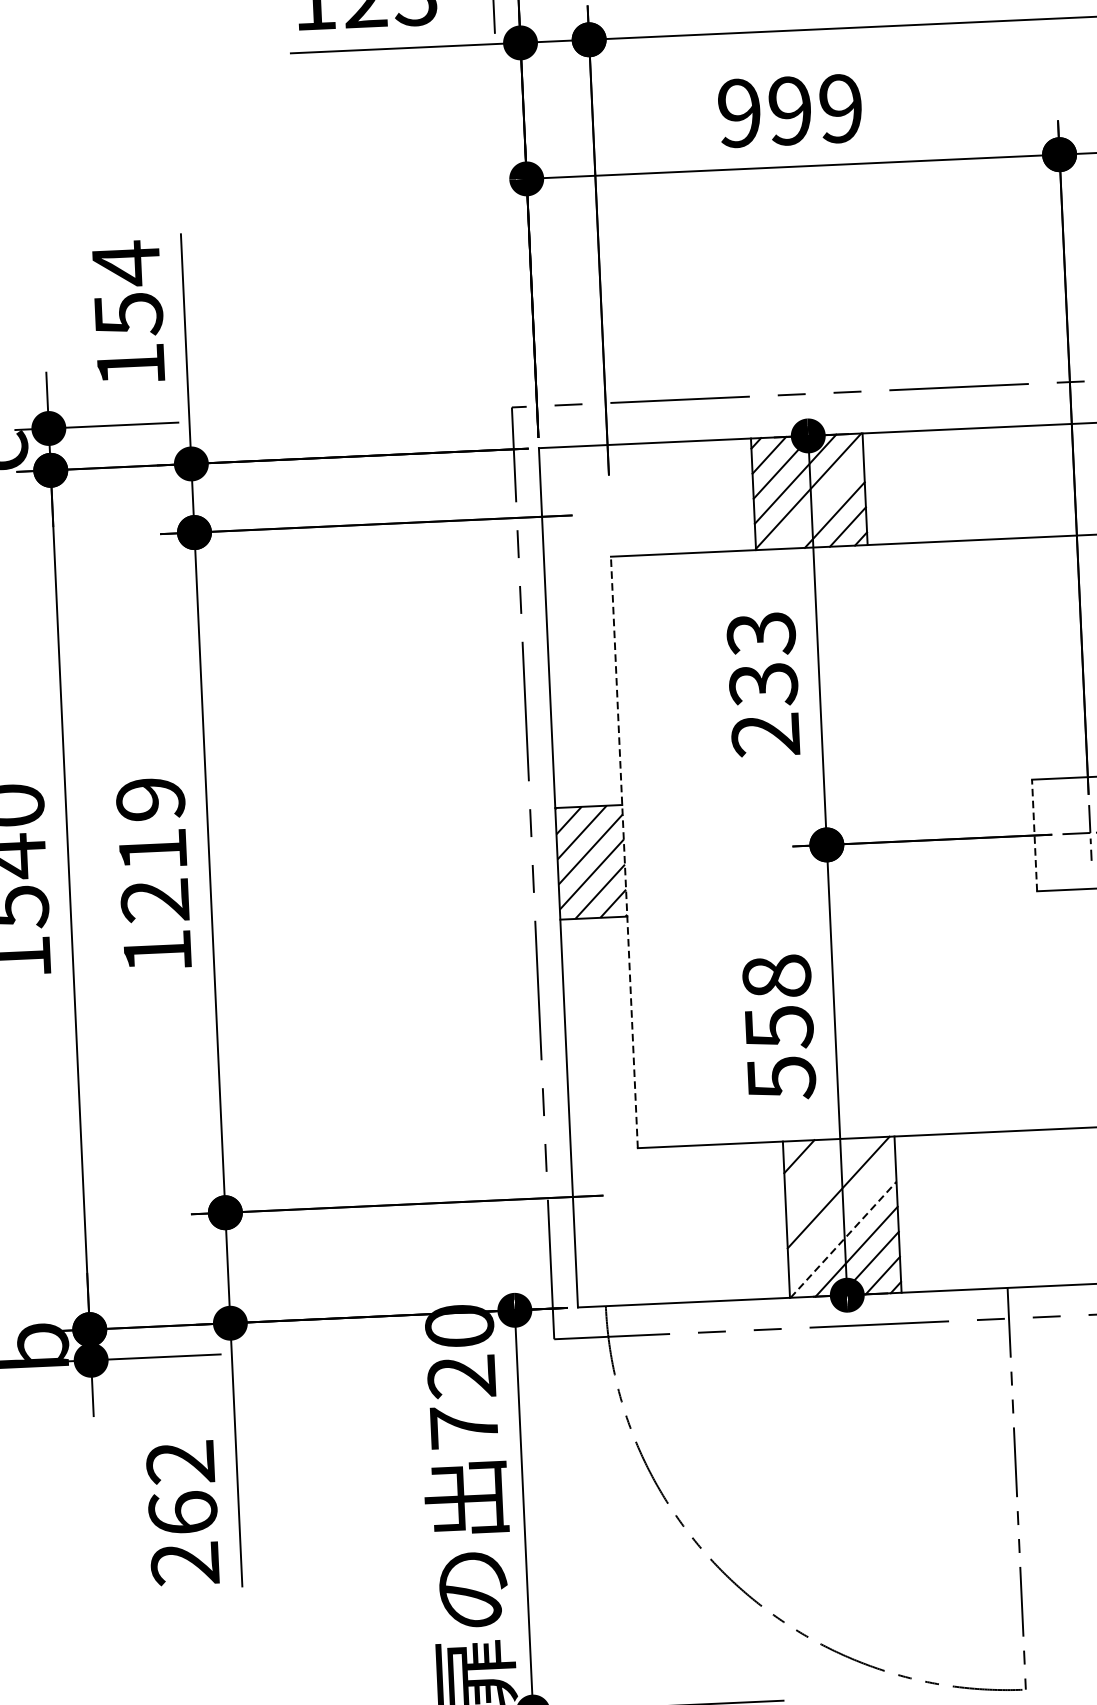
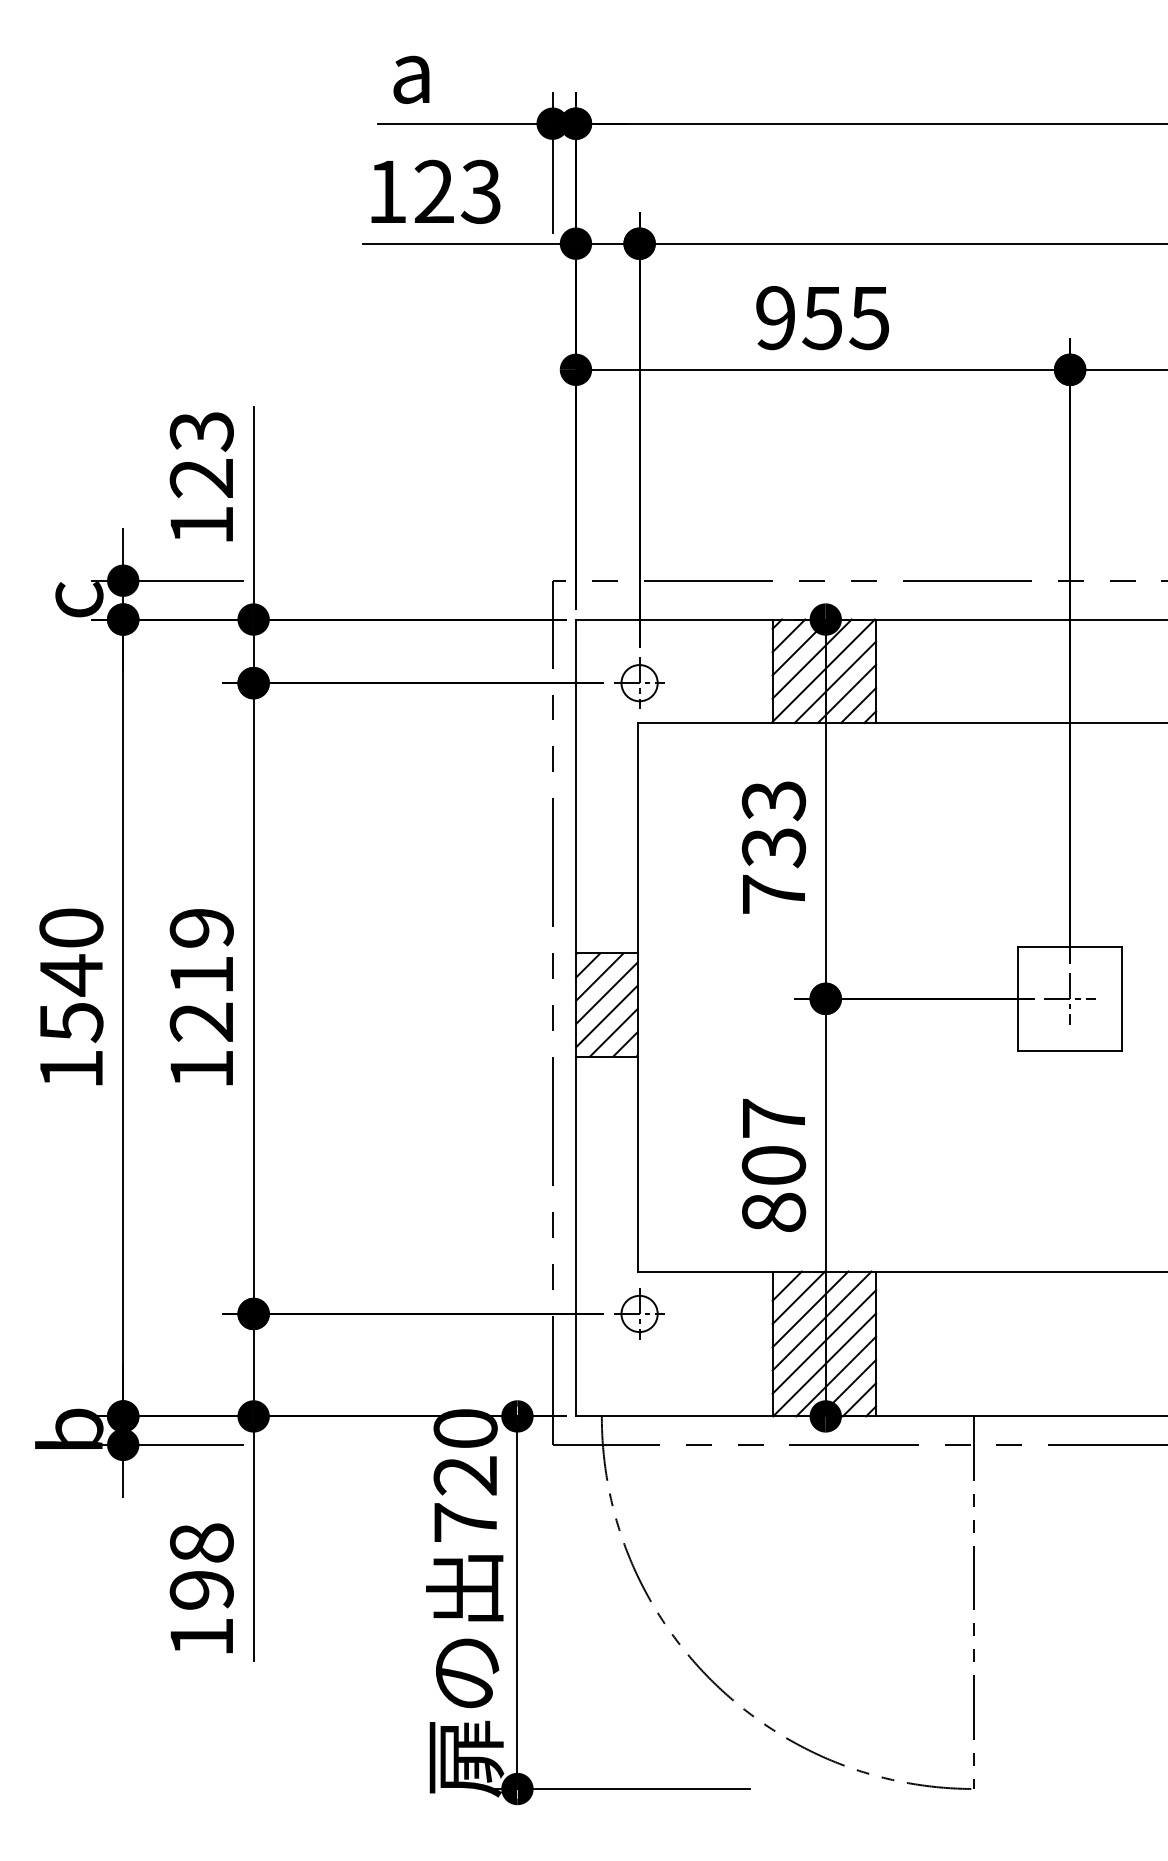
text: (814, 110) -> (845, 318), 999 -> 955
text: (127, 288) -> (201, 454), 154 -> 123
line: (821, 503) -> (835, 682), added
part: (610, 512) -> (639, 682), added
text: (764, 735) -> (772, 894), 233 -> 733
line: (1034, 835) -> (1018, 998), dashed -> solid
line: (624, 851) -> (638, 996), dashed -> solid
text: (778, 1027) -> (773, 1165), 558 -> 807
line: (812, 1168) -> (798, 1297), added
line: (825, 1180) -> (810, 1309), added
part: (641, 1193) -> (639, 1313), added
line: (842, 1214) -> (824, 1341), added
line: (843, 1239) -> (824, 1364), dashed -> solid
text: (182, 1512) -> (201, 1589), 262 -> 198

